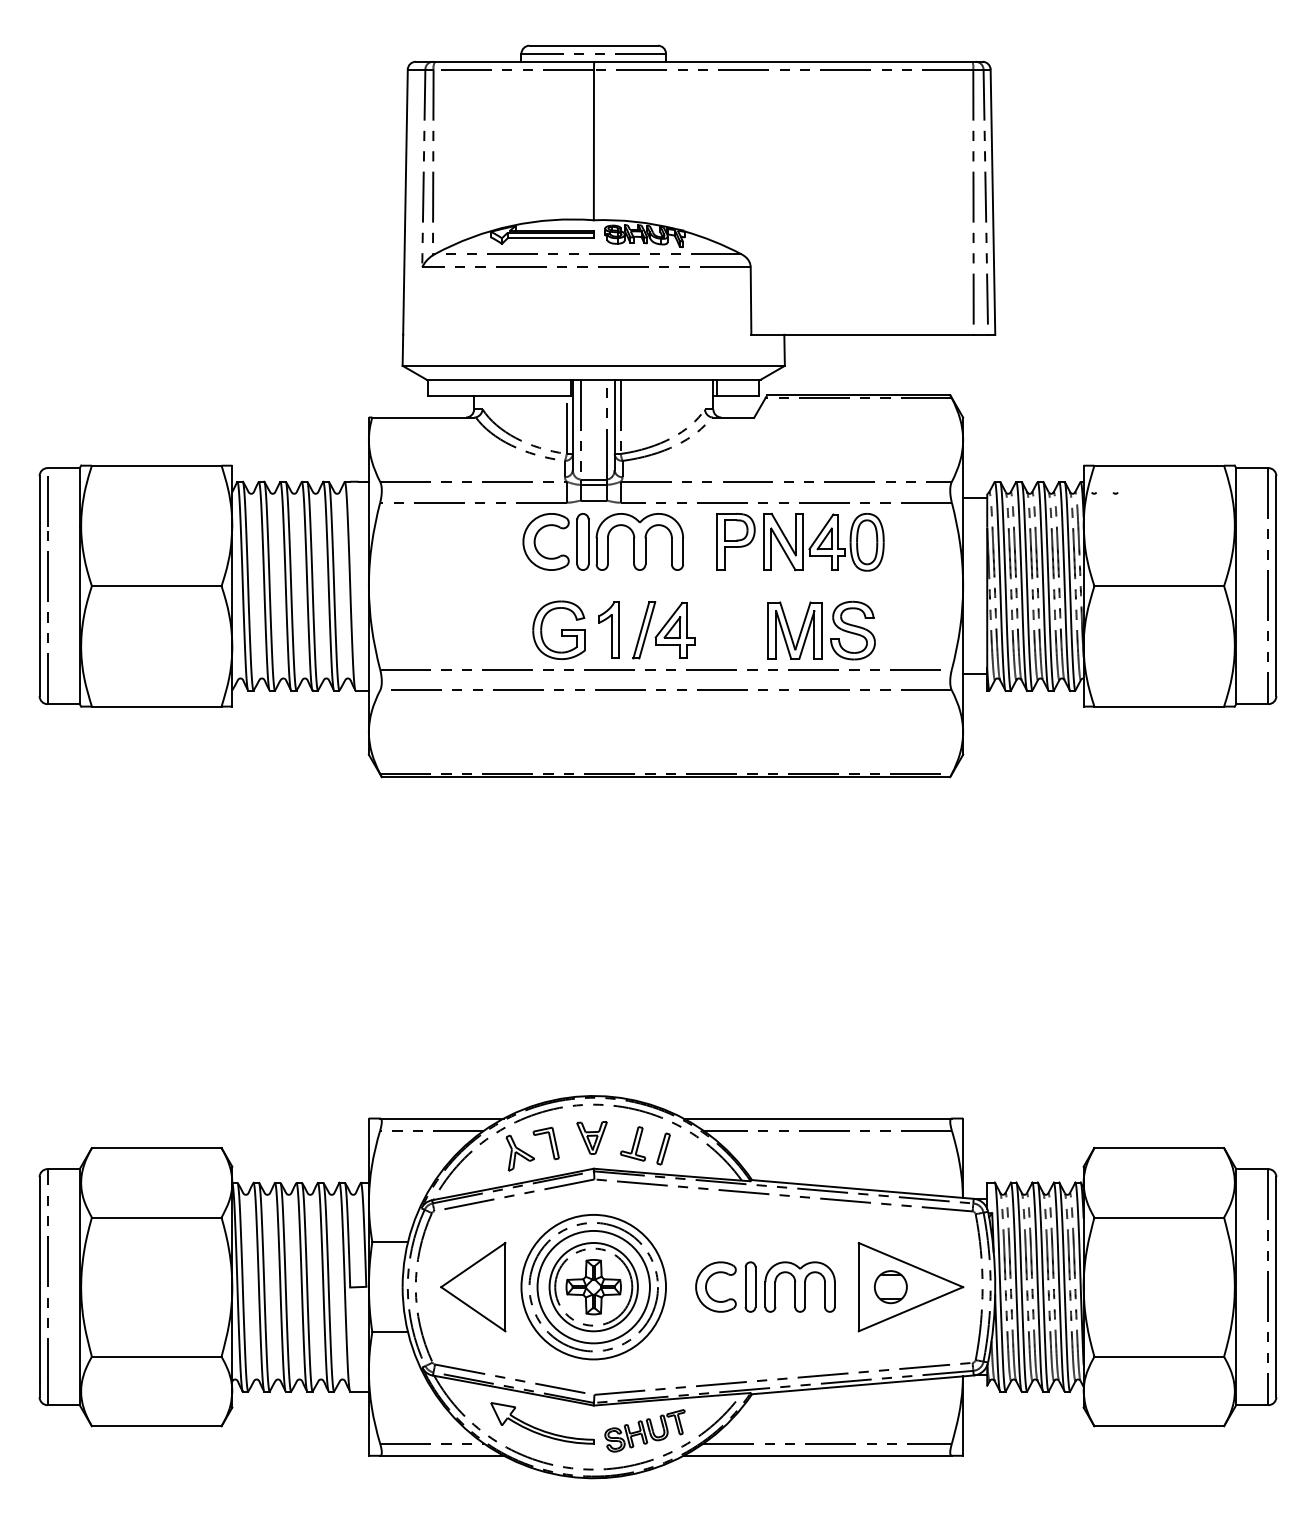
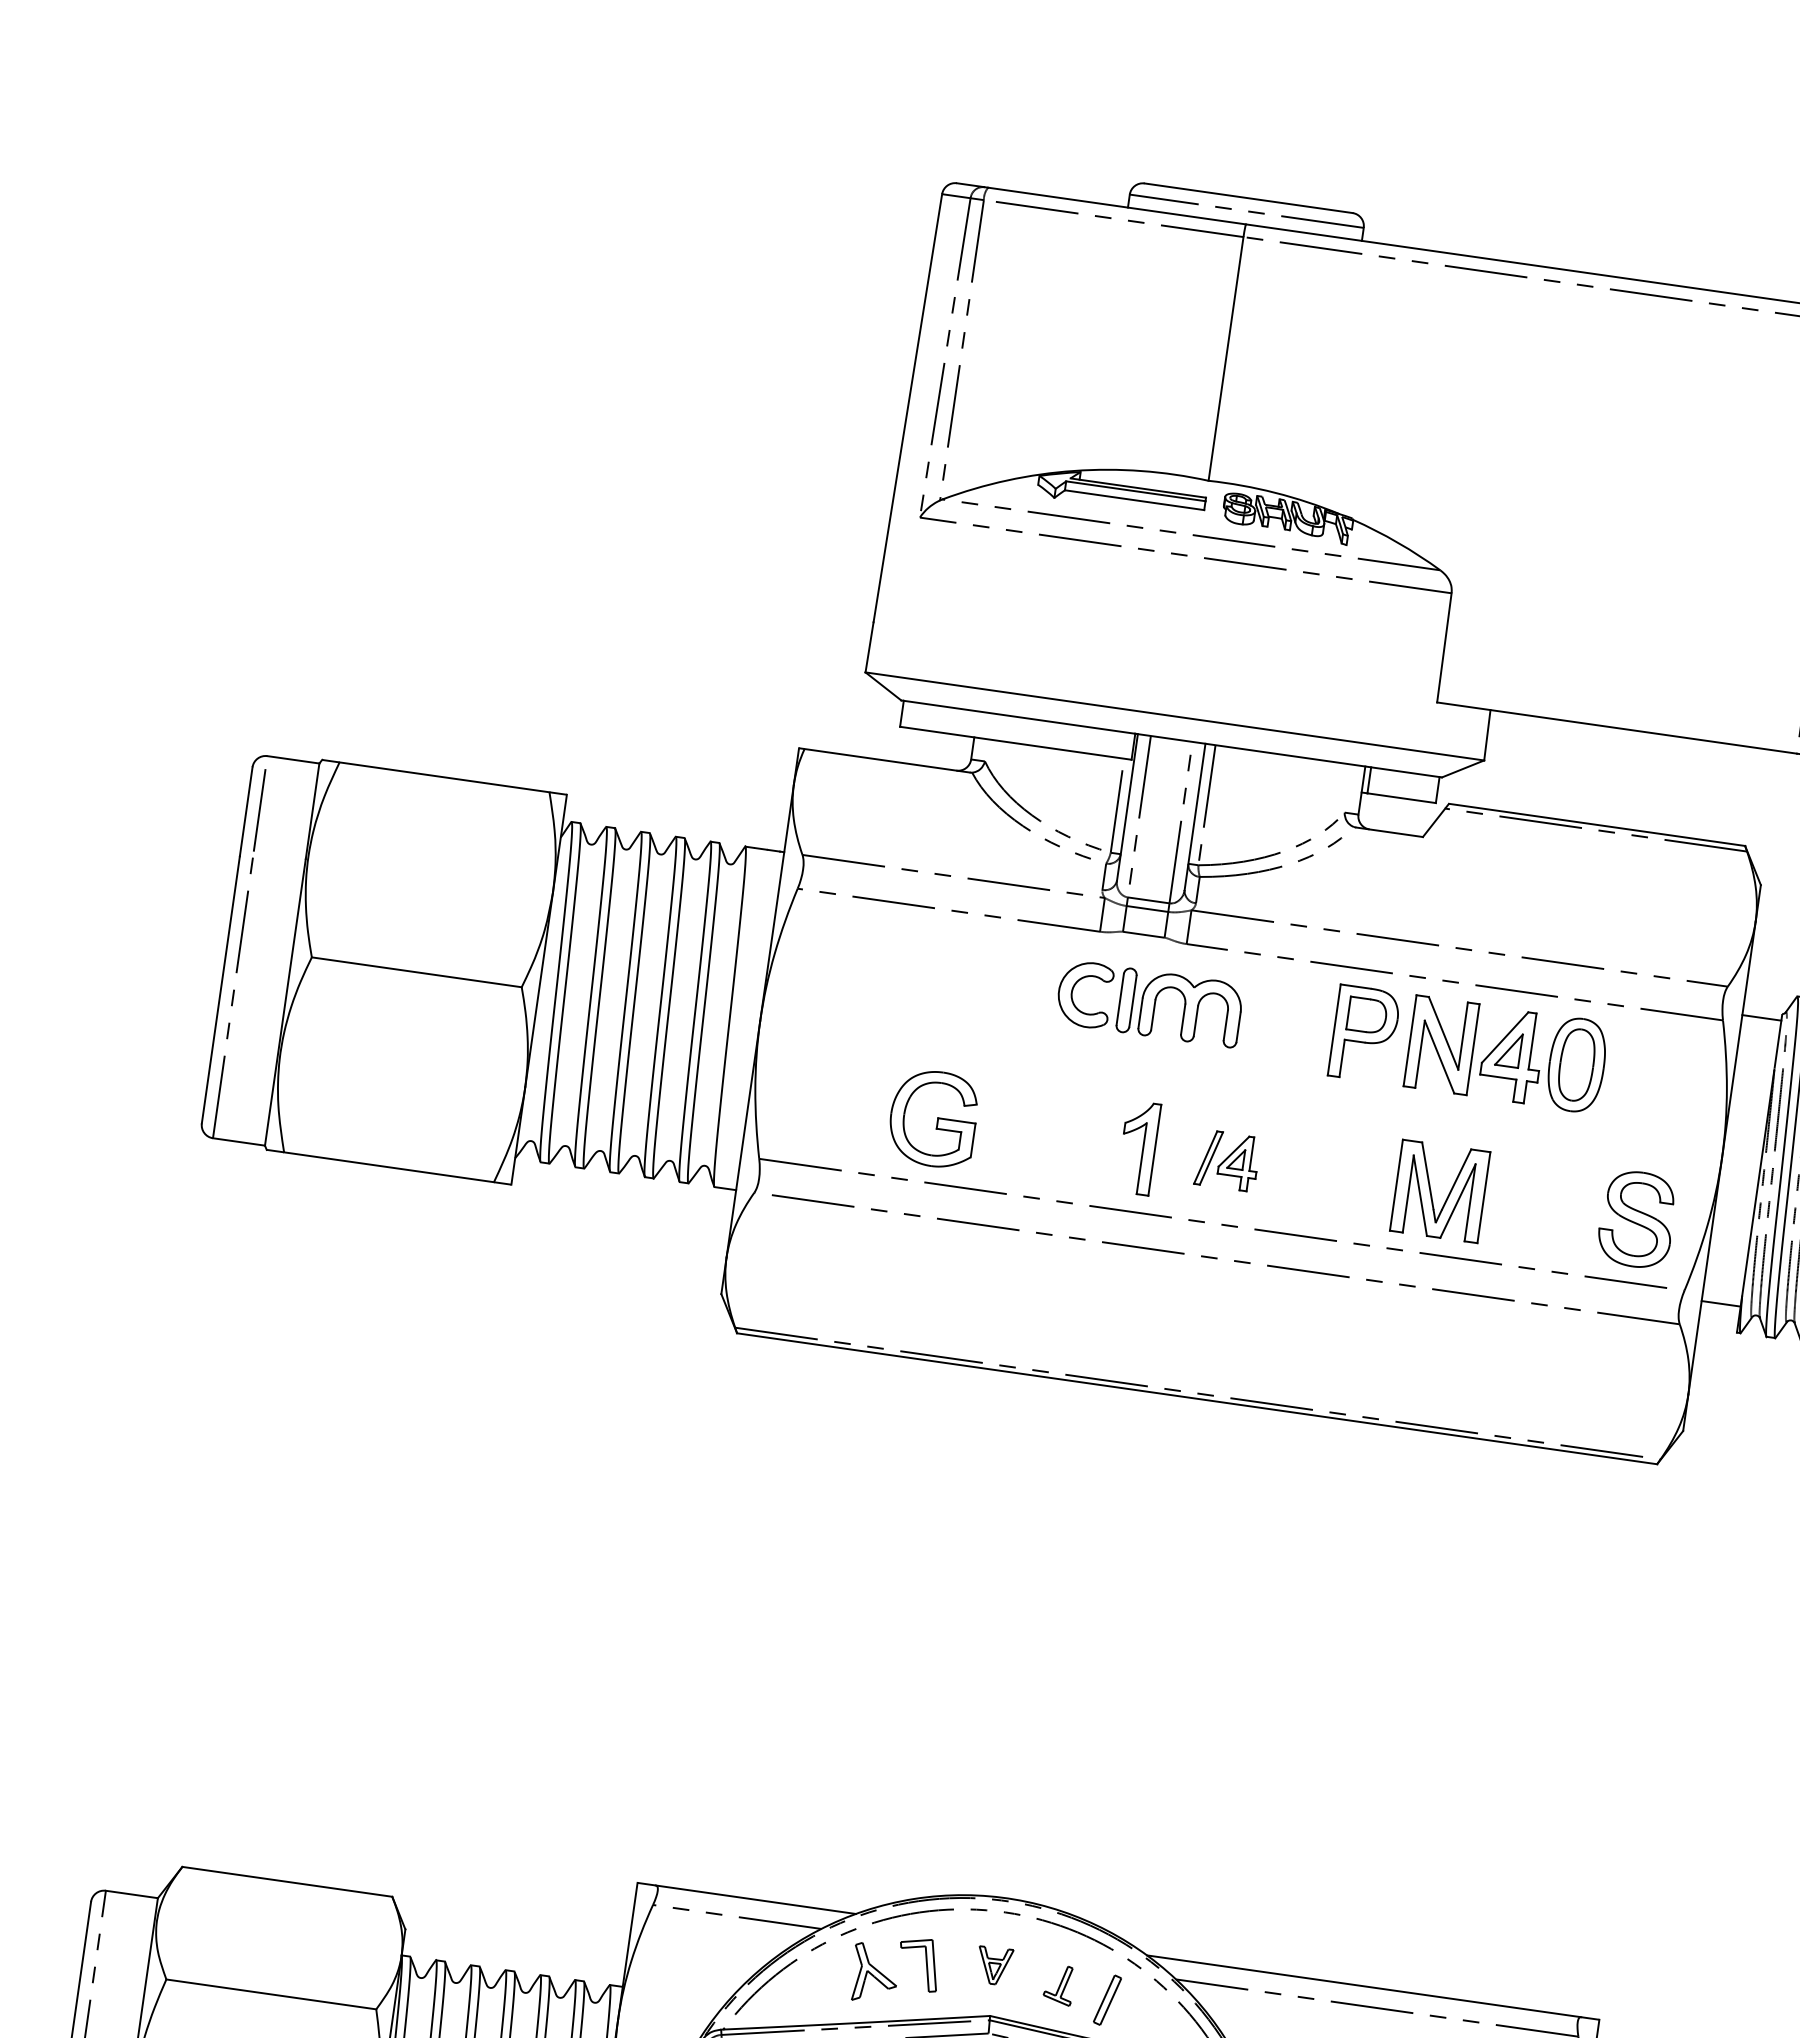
part: (602, 541) -> (1148, 1002), size x0.7
part: (558, 629) -> (932, 1117), moved
part: (663, 630) -> (1226, 1160), size x0.6
part: (852, 630) -> (1636, 1219), moved
part: (591, 1137) -> (993, 1964), size x0.7
part: (632, 1143) -> (1058, 1984), size x0.7

